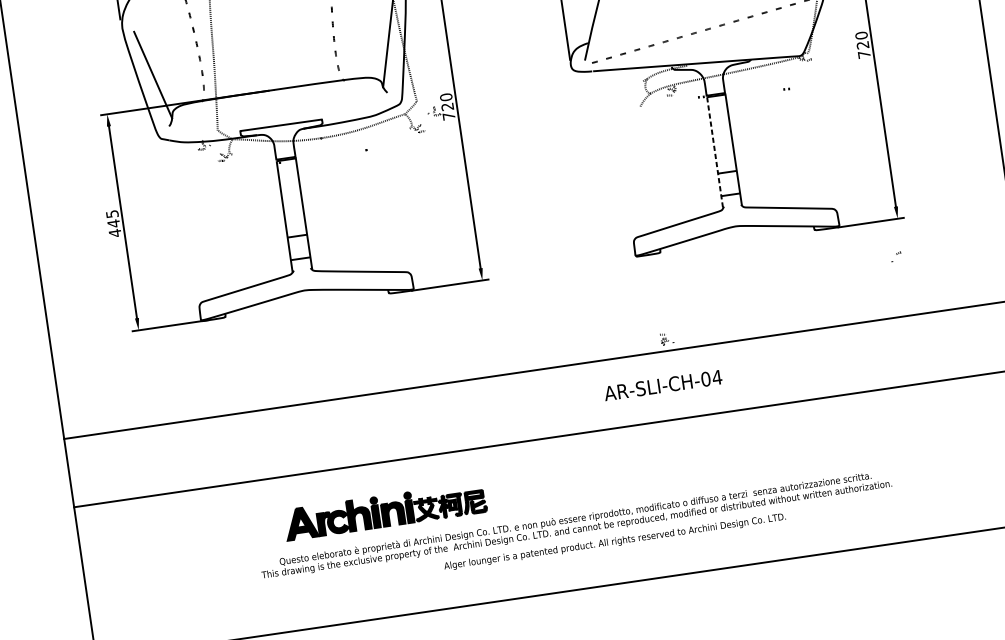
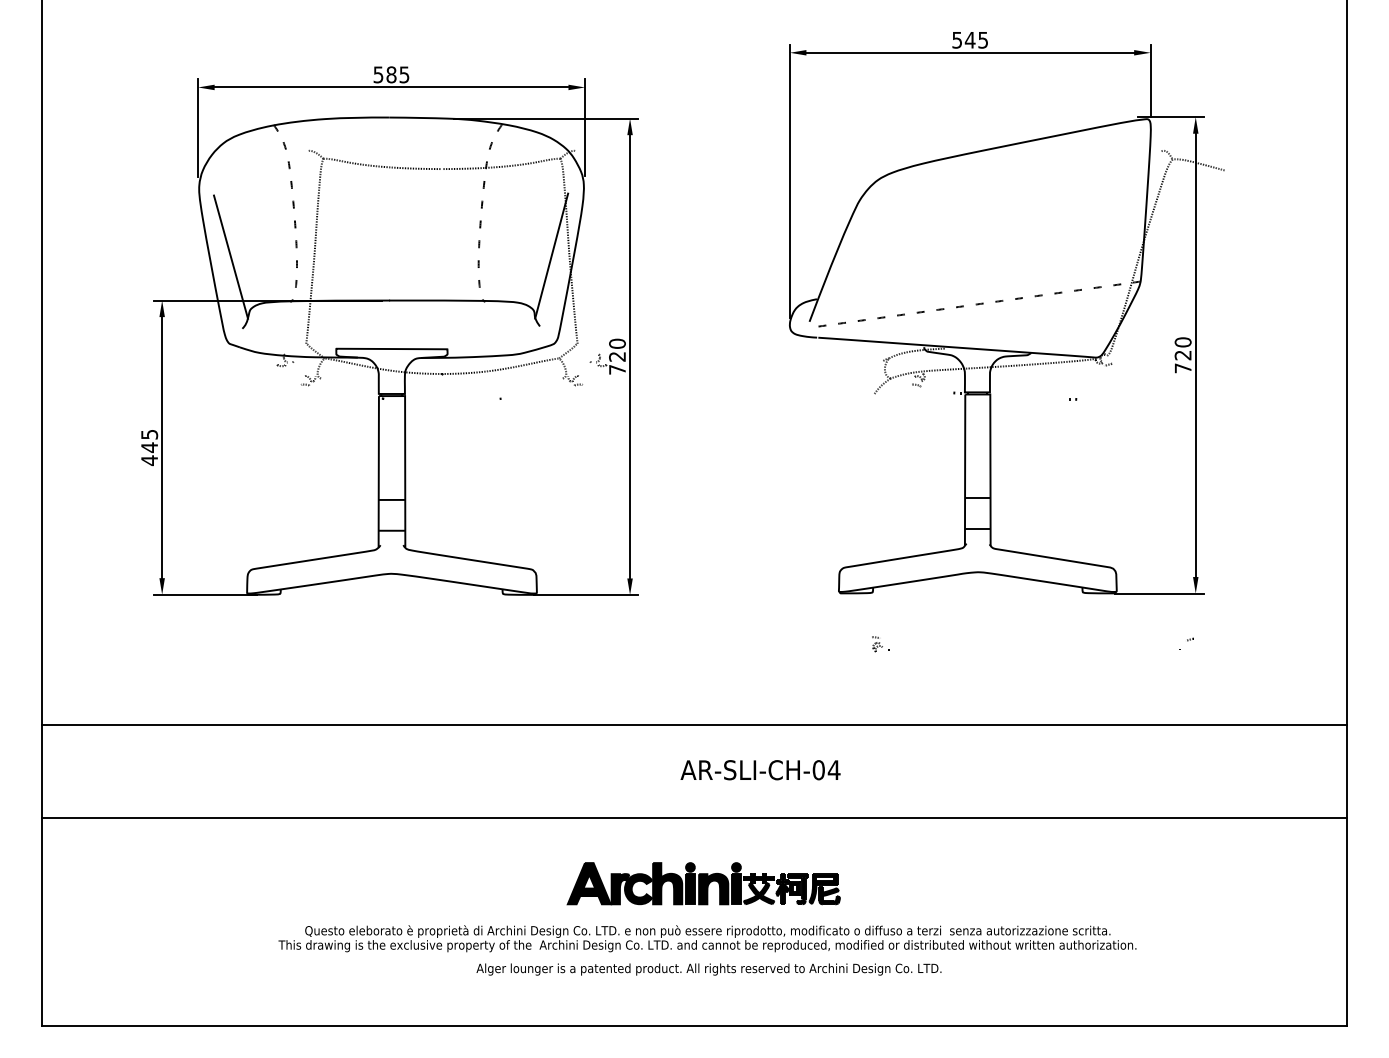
line: (715, 153) -> (965, 470), dashed -> solid
part: (666, 339) -> (880, 644), moved
text: (663, 385) -> (760, 770), moved
part: (385, 511) -> (703, 883), moved
text: (614, 542) -> (708, 969), moved

